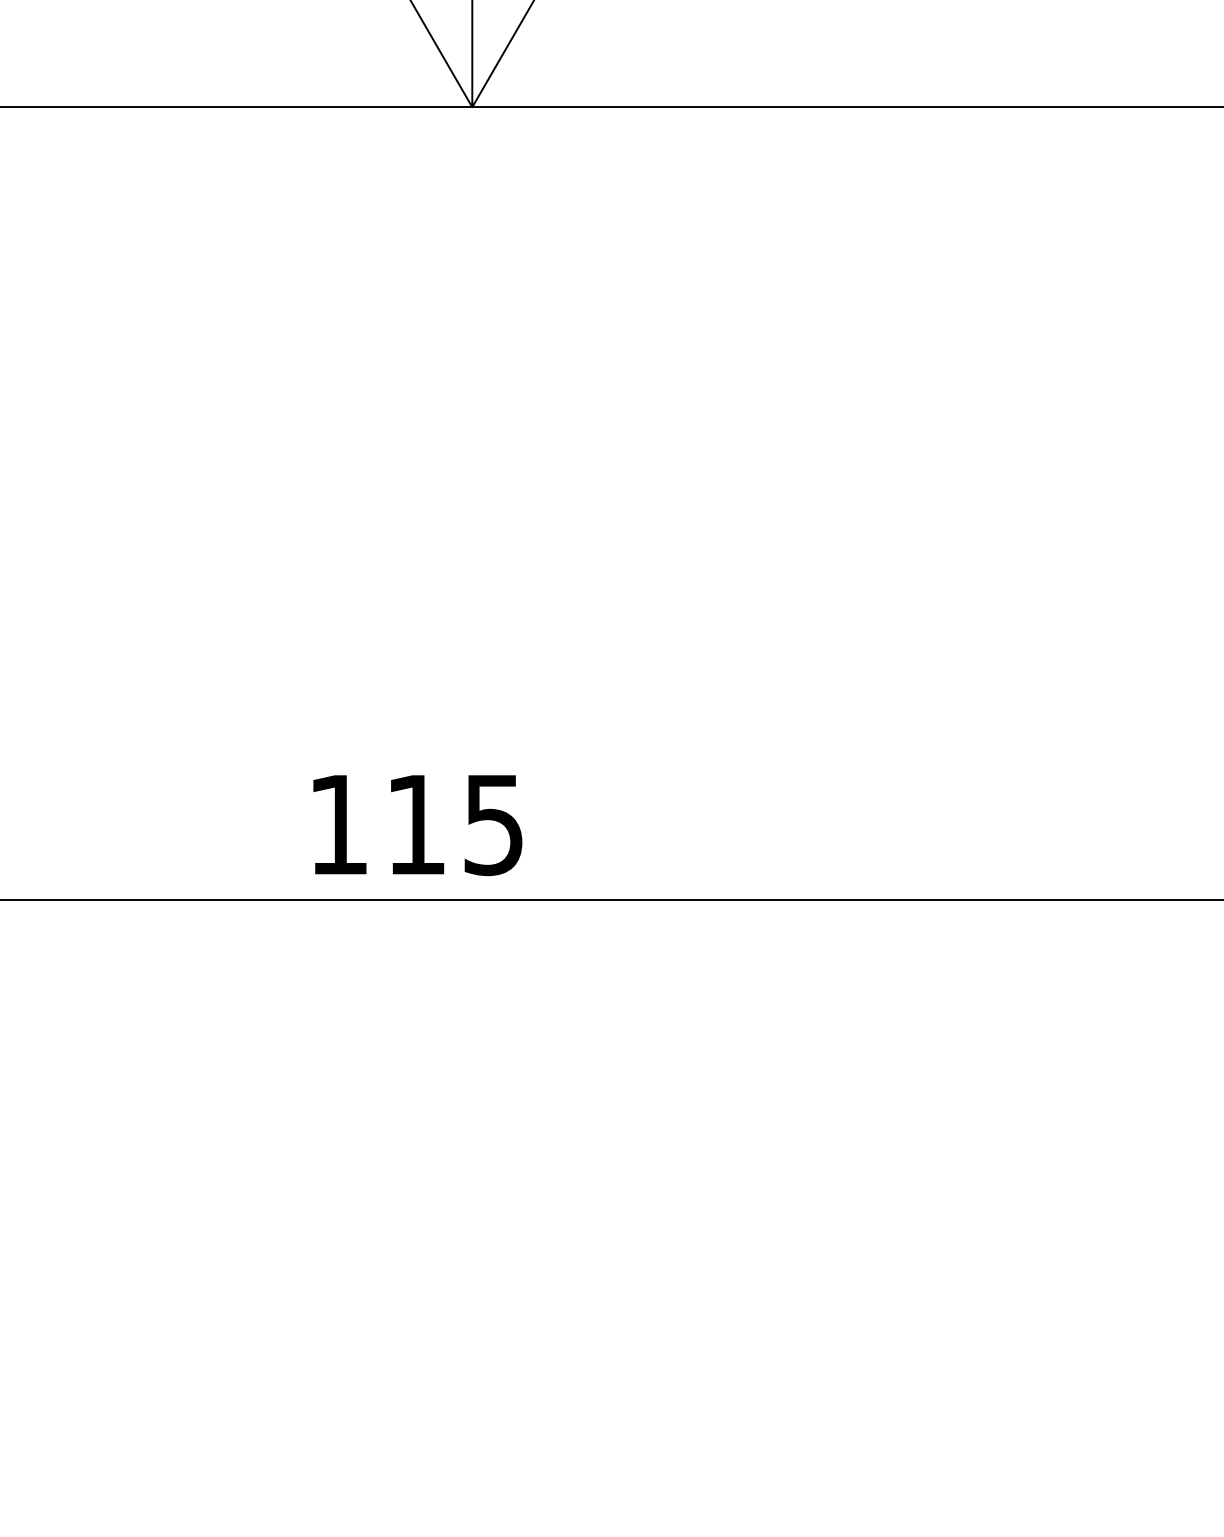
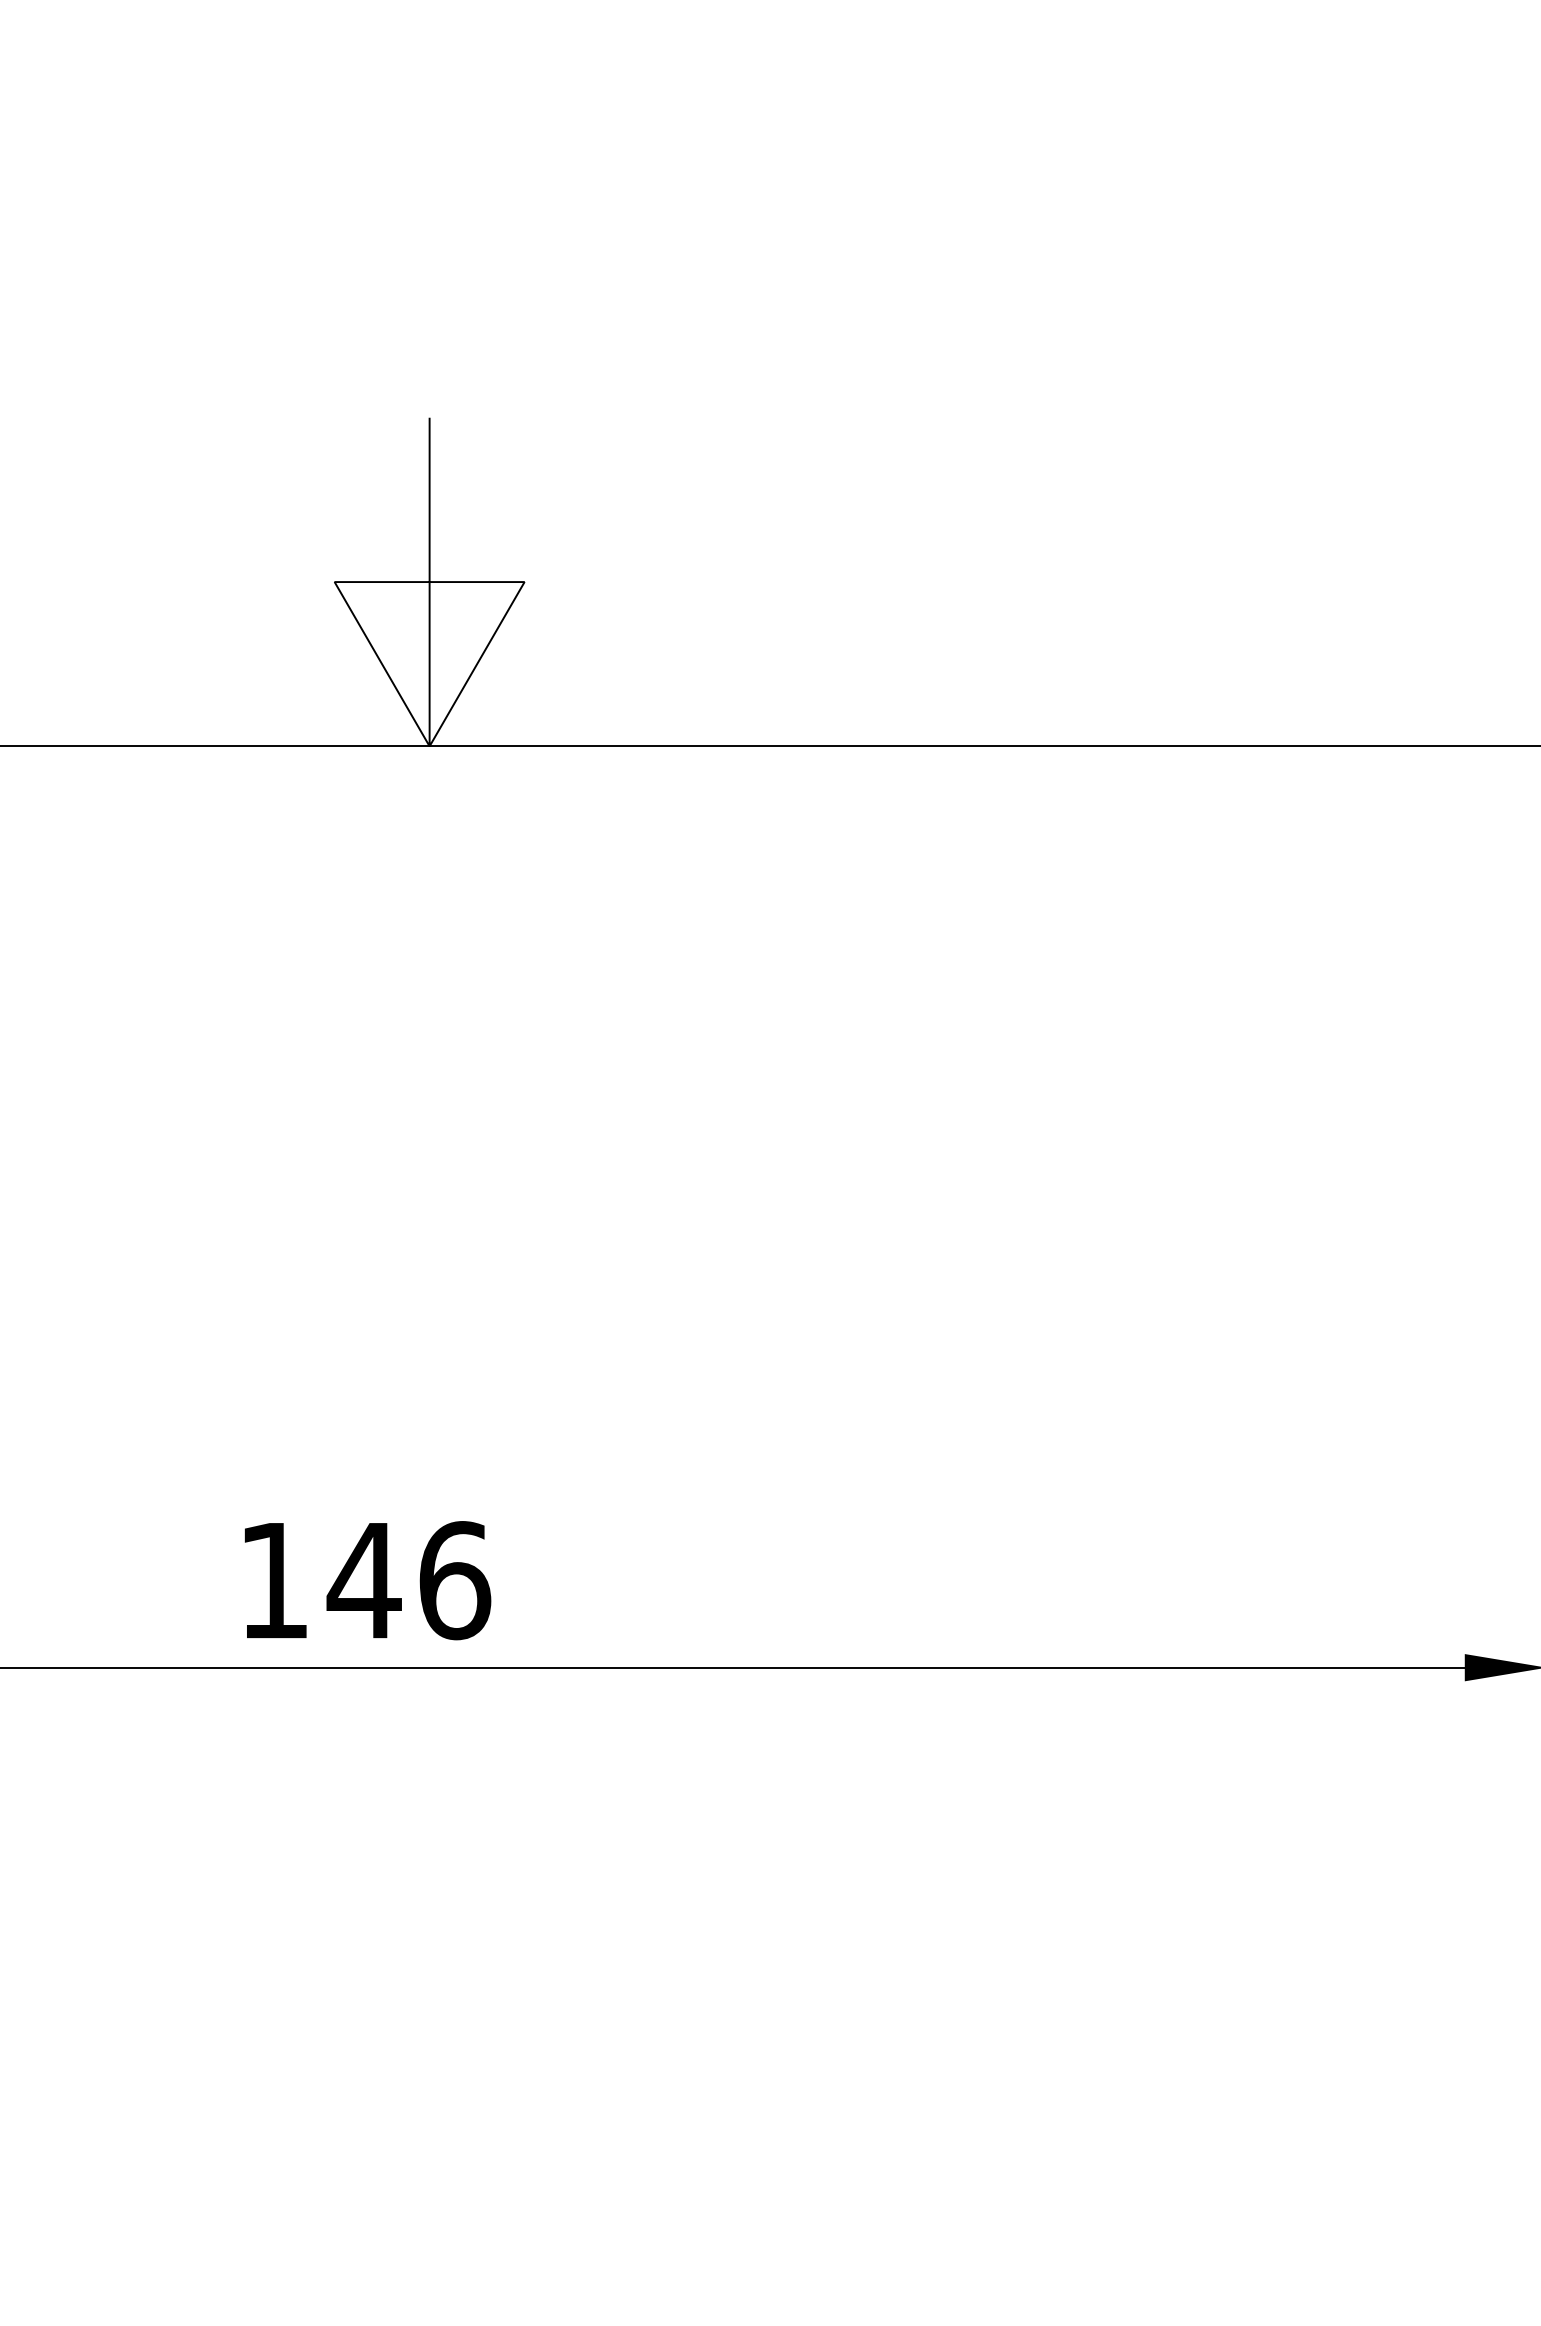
text: (454, 824) -> (408, 1580), 115 -> 146

